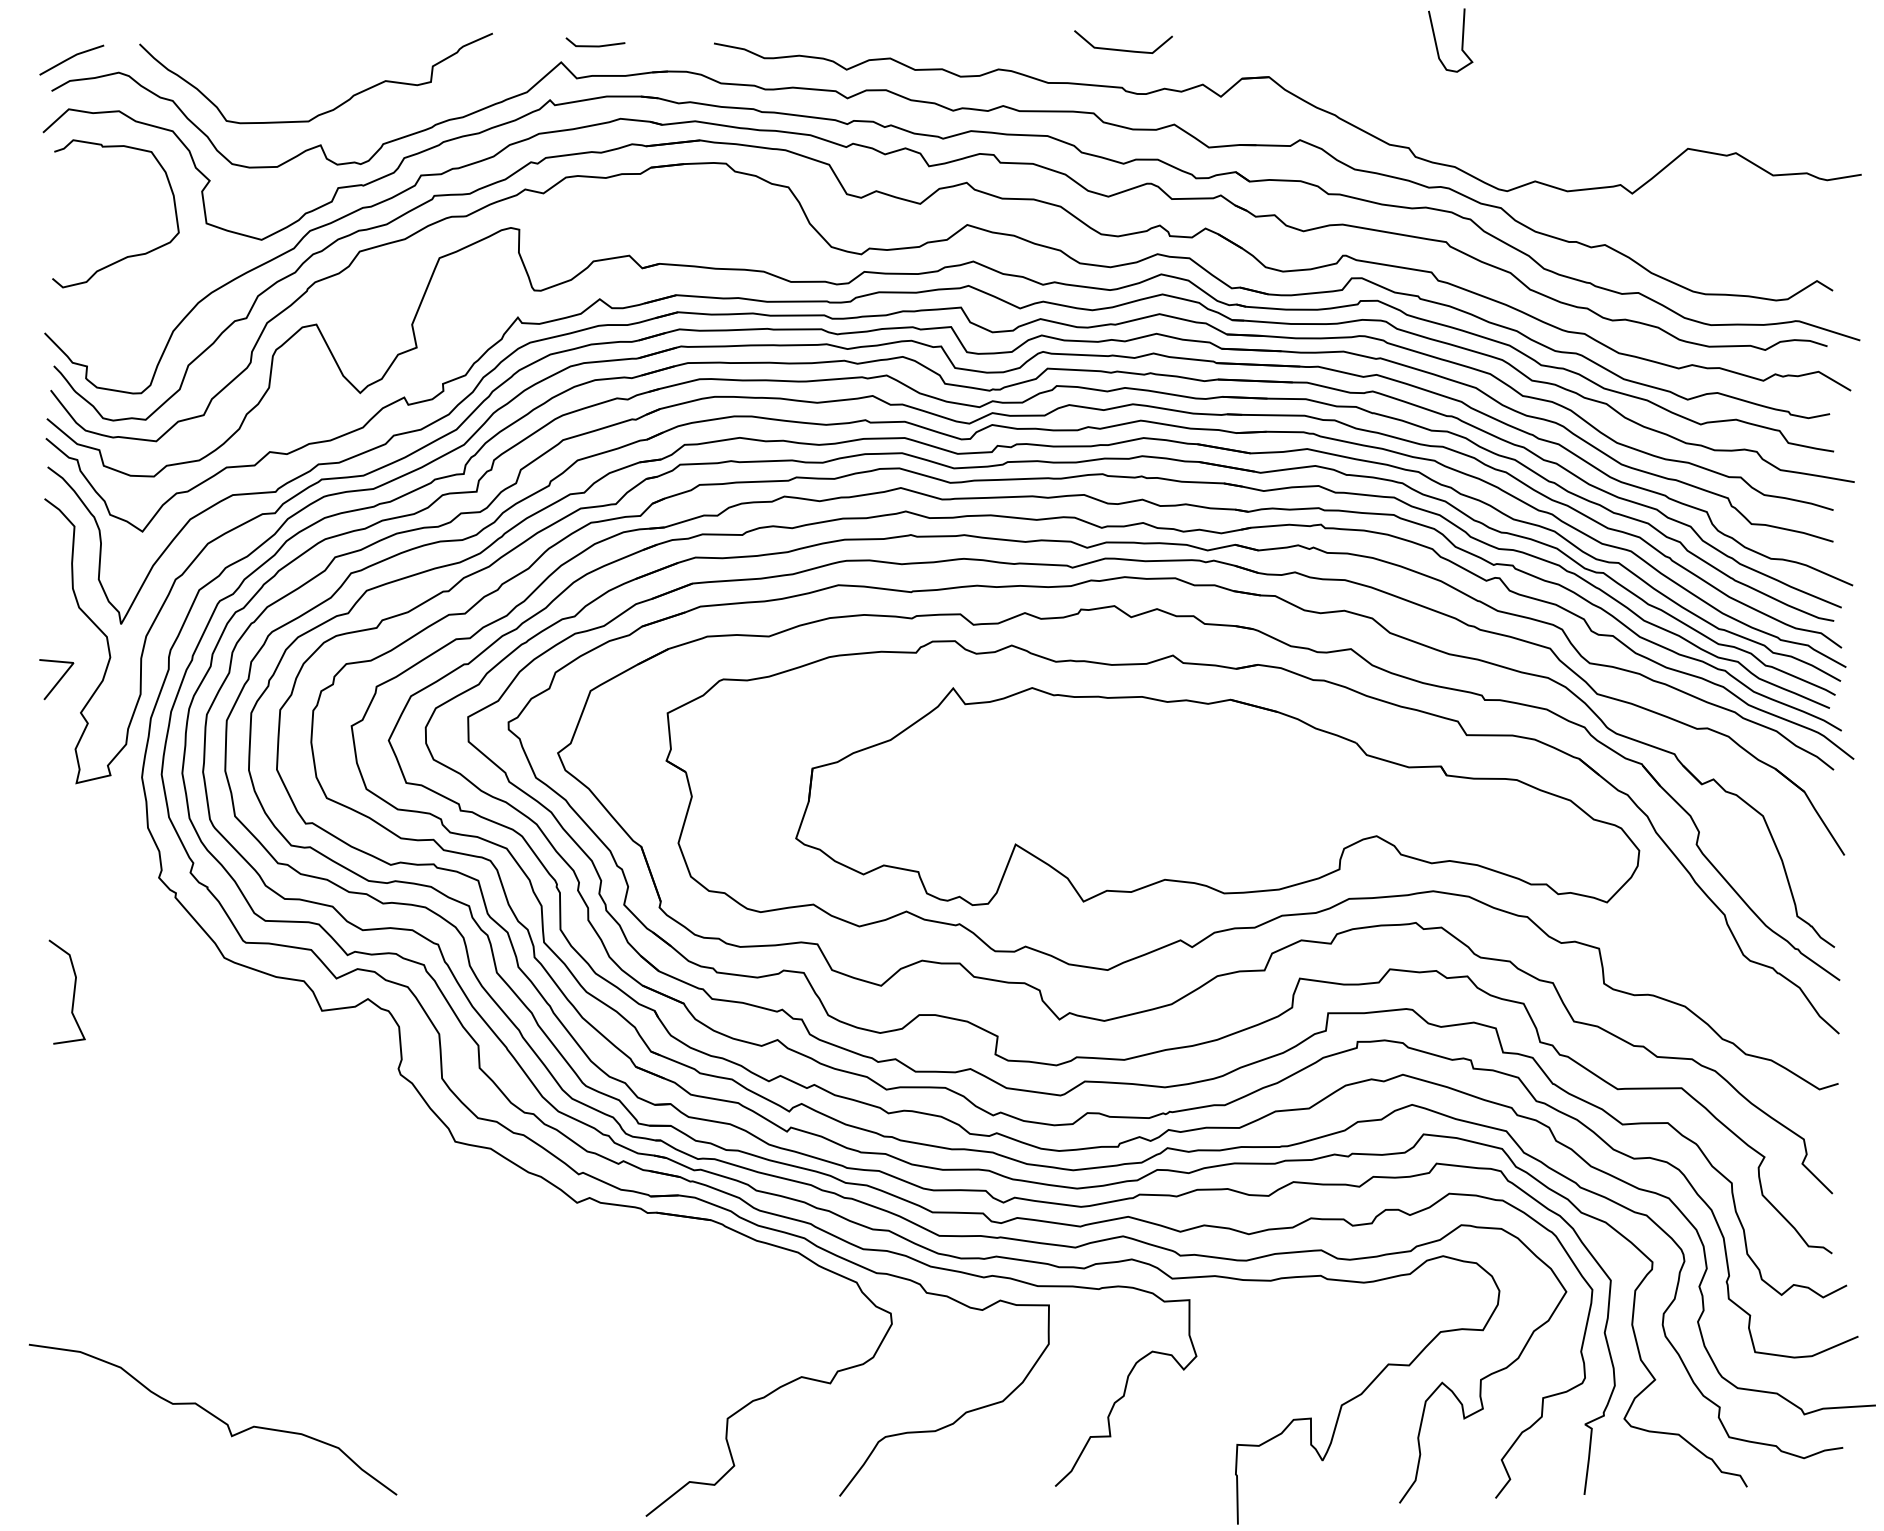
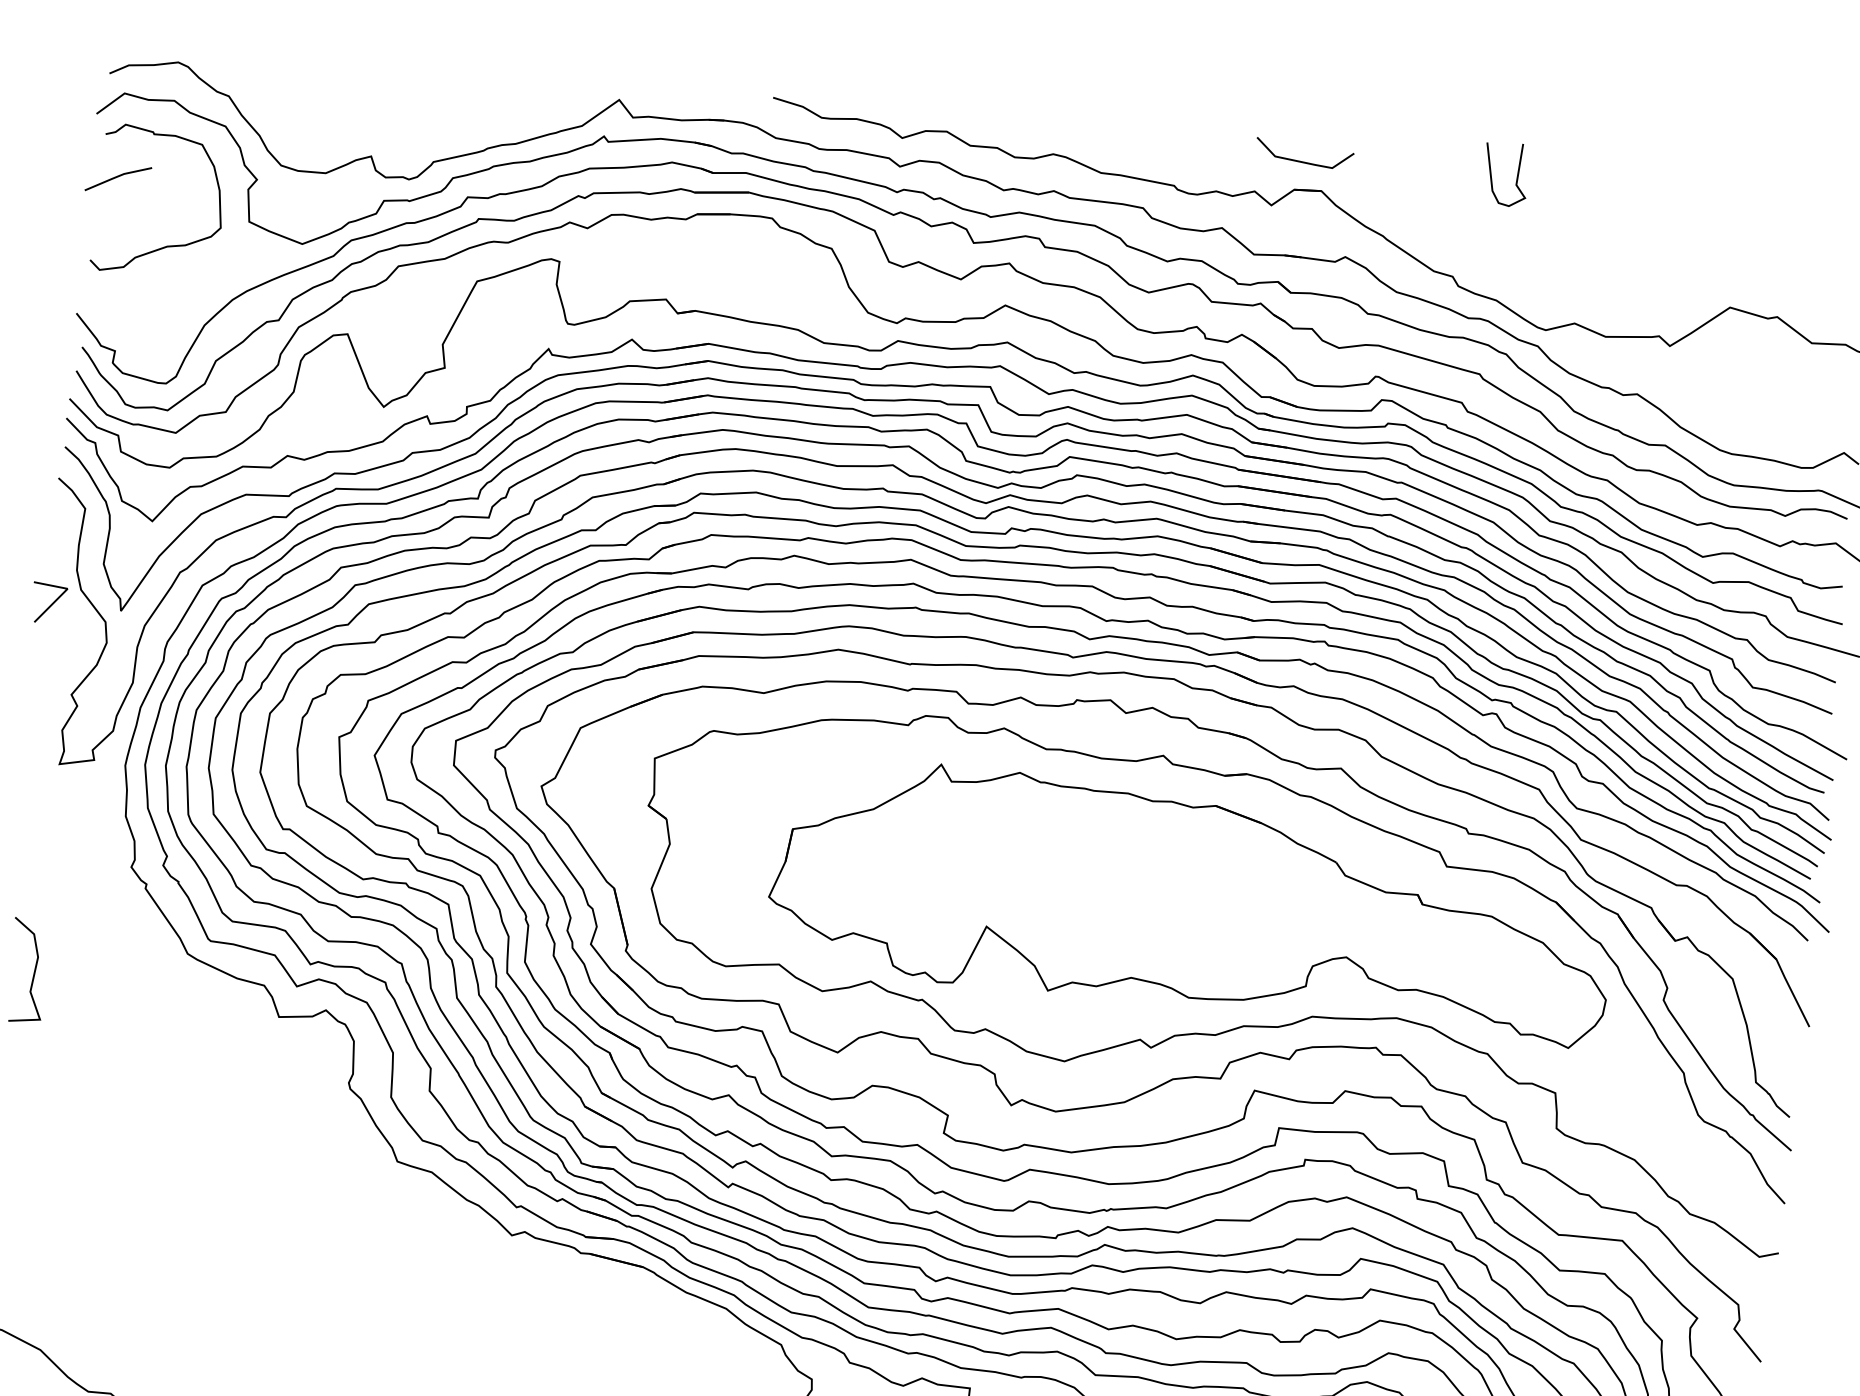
line: (595, 45) -> (655, 86), removed
line: (1123, 49) -> (1303, 161), moved
line: (71, 58) -> (118, 177), moved
curve: (325, 111) -> (379, 123), removed
line: (58, 680) -> (50, 604), moved

